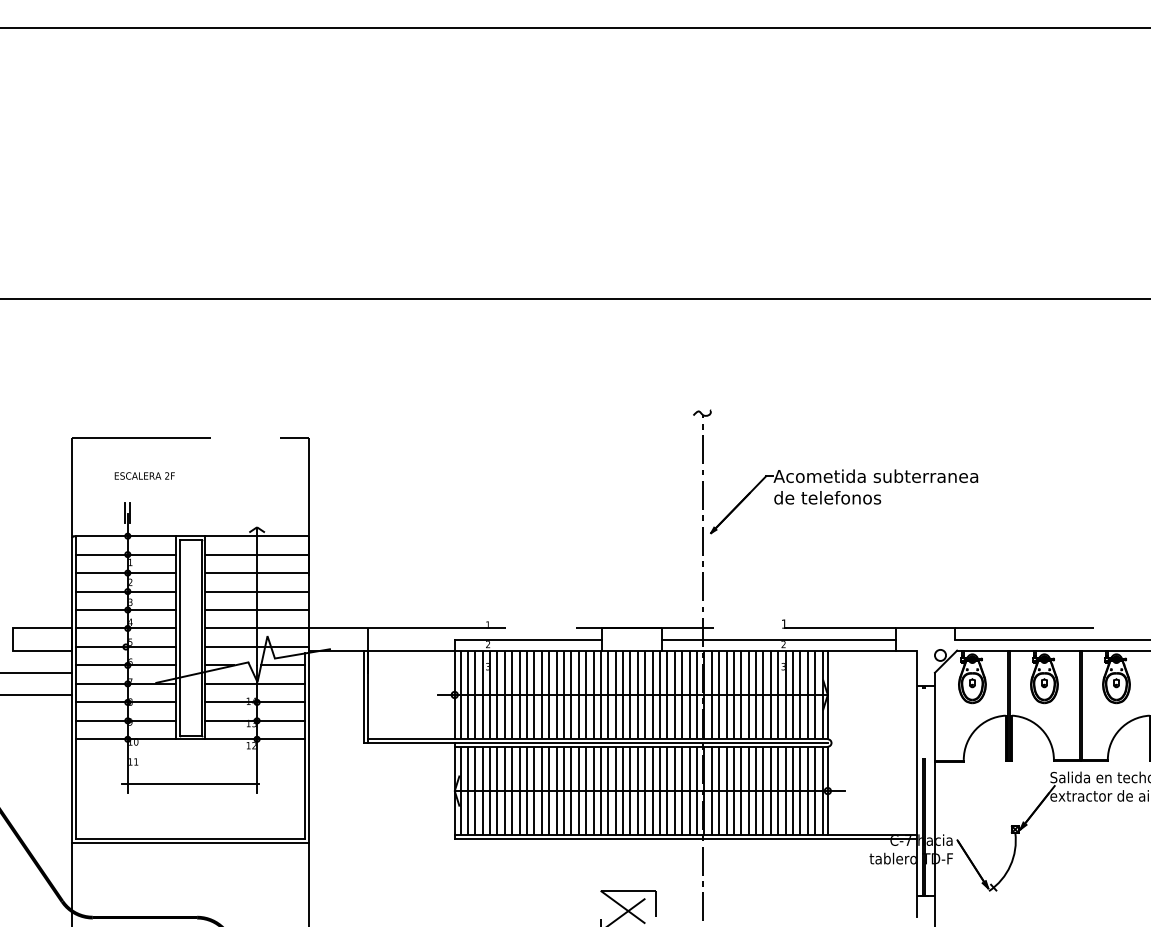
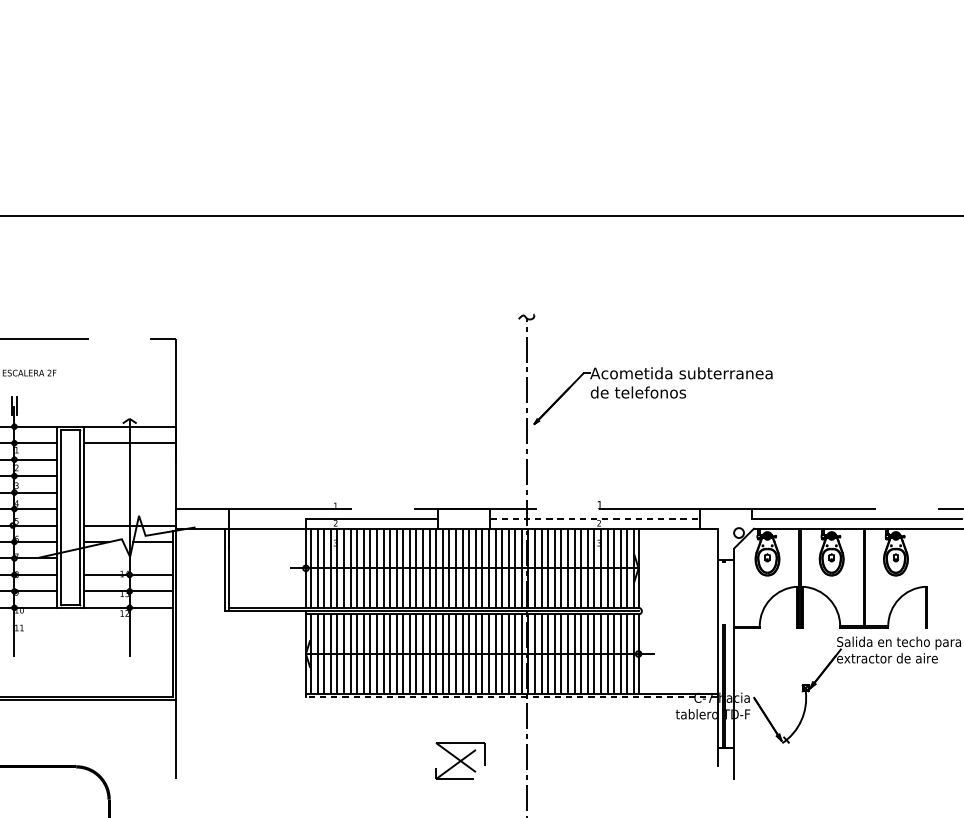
line: (256, 573) -> (129, 460), removed
line: (256, 591) -> (129, 476), removed
line: (256, 610) -> (129, 493), removed
line: (256, 628) -> (129, 509), removed
line: (779, 639) -> (595, 518), solid -> dashed
line: (255, 683) -> (128, 558), removed
line: (190, 783) -> (70, 647), removed
line: (685, 839) -> (511, 697), solid -> dashed

